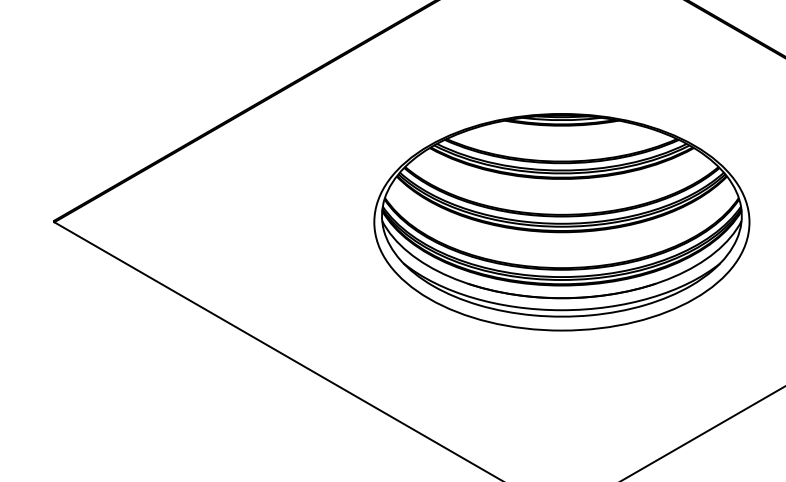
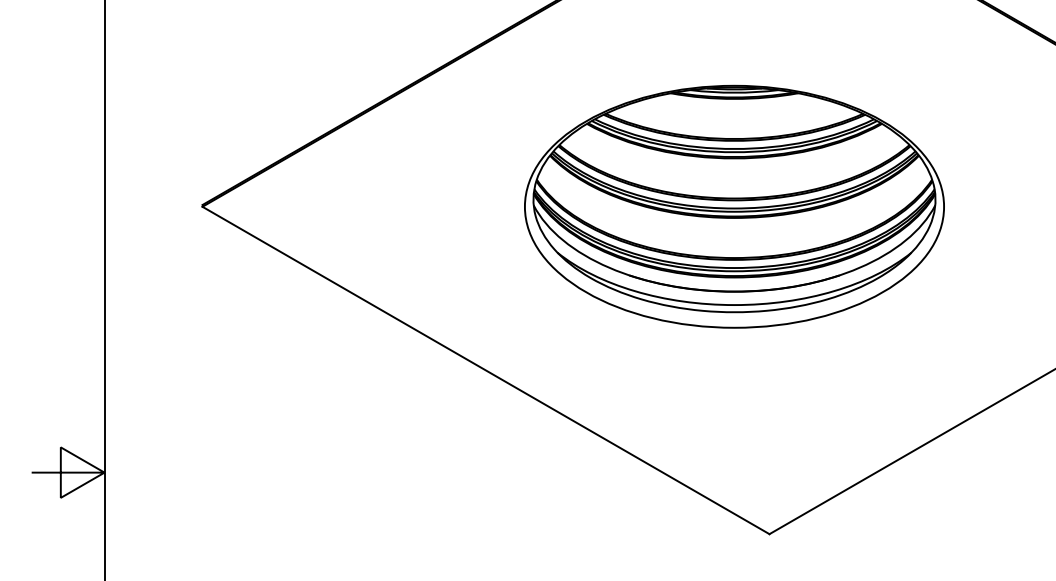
part: (561, 221) -> (734, 206), moved

